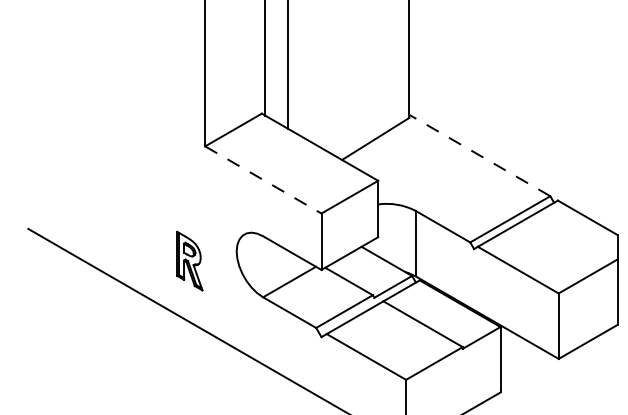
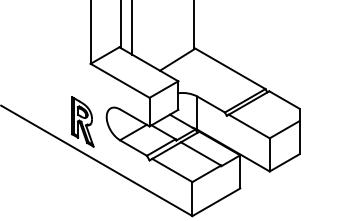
line: (479, 155) -> (229, 68), dashed -> solid
line: (264, 181) -> (120, 81), dashed -> solid
part: (188, 260) -> (82, 121), size x1.67

